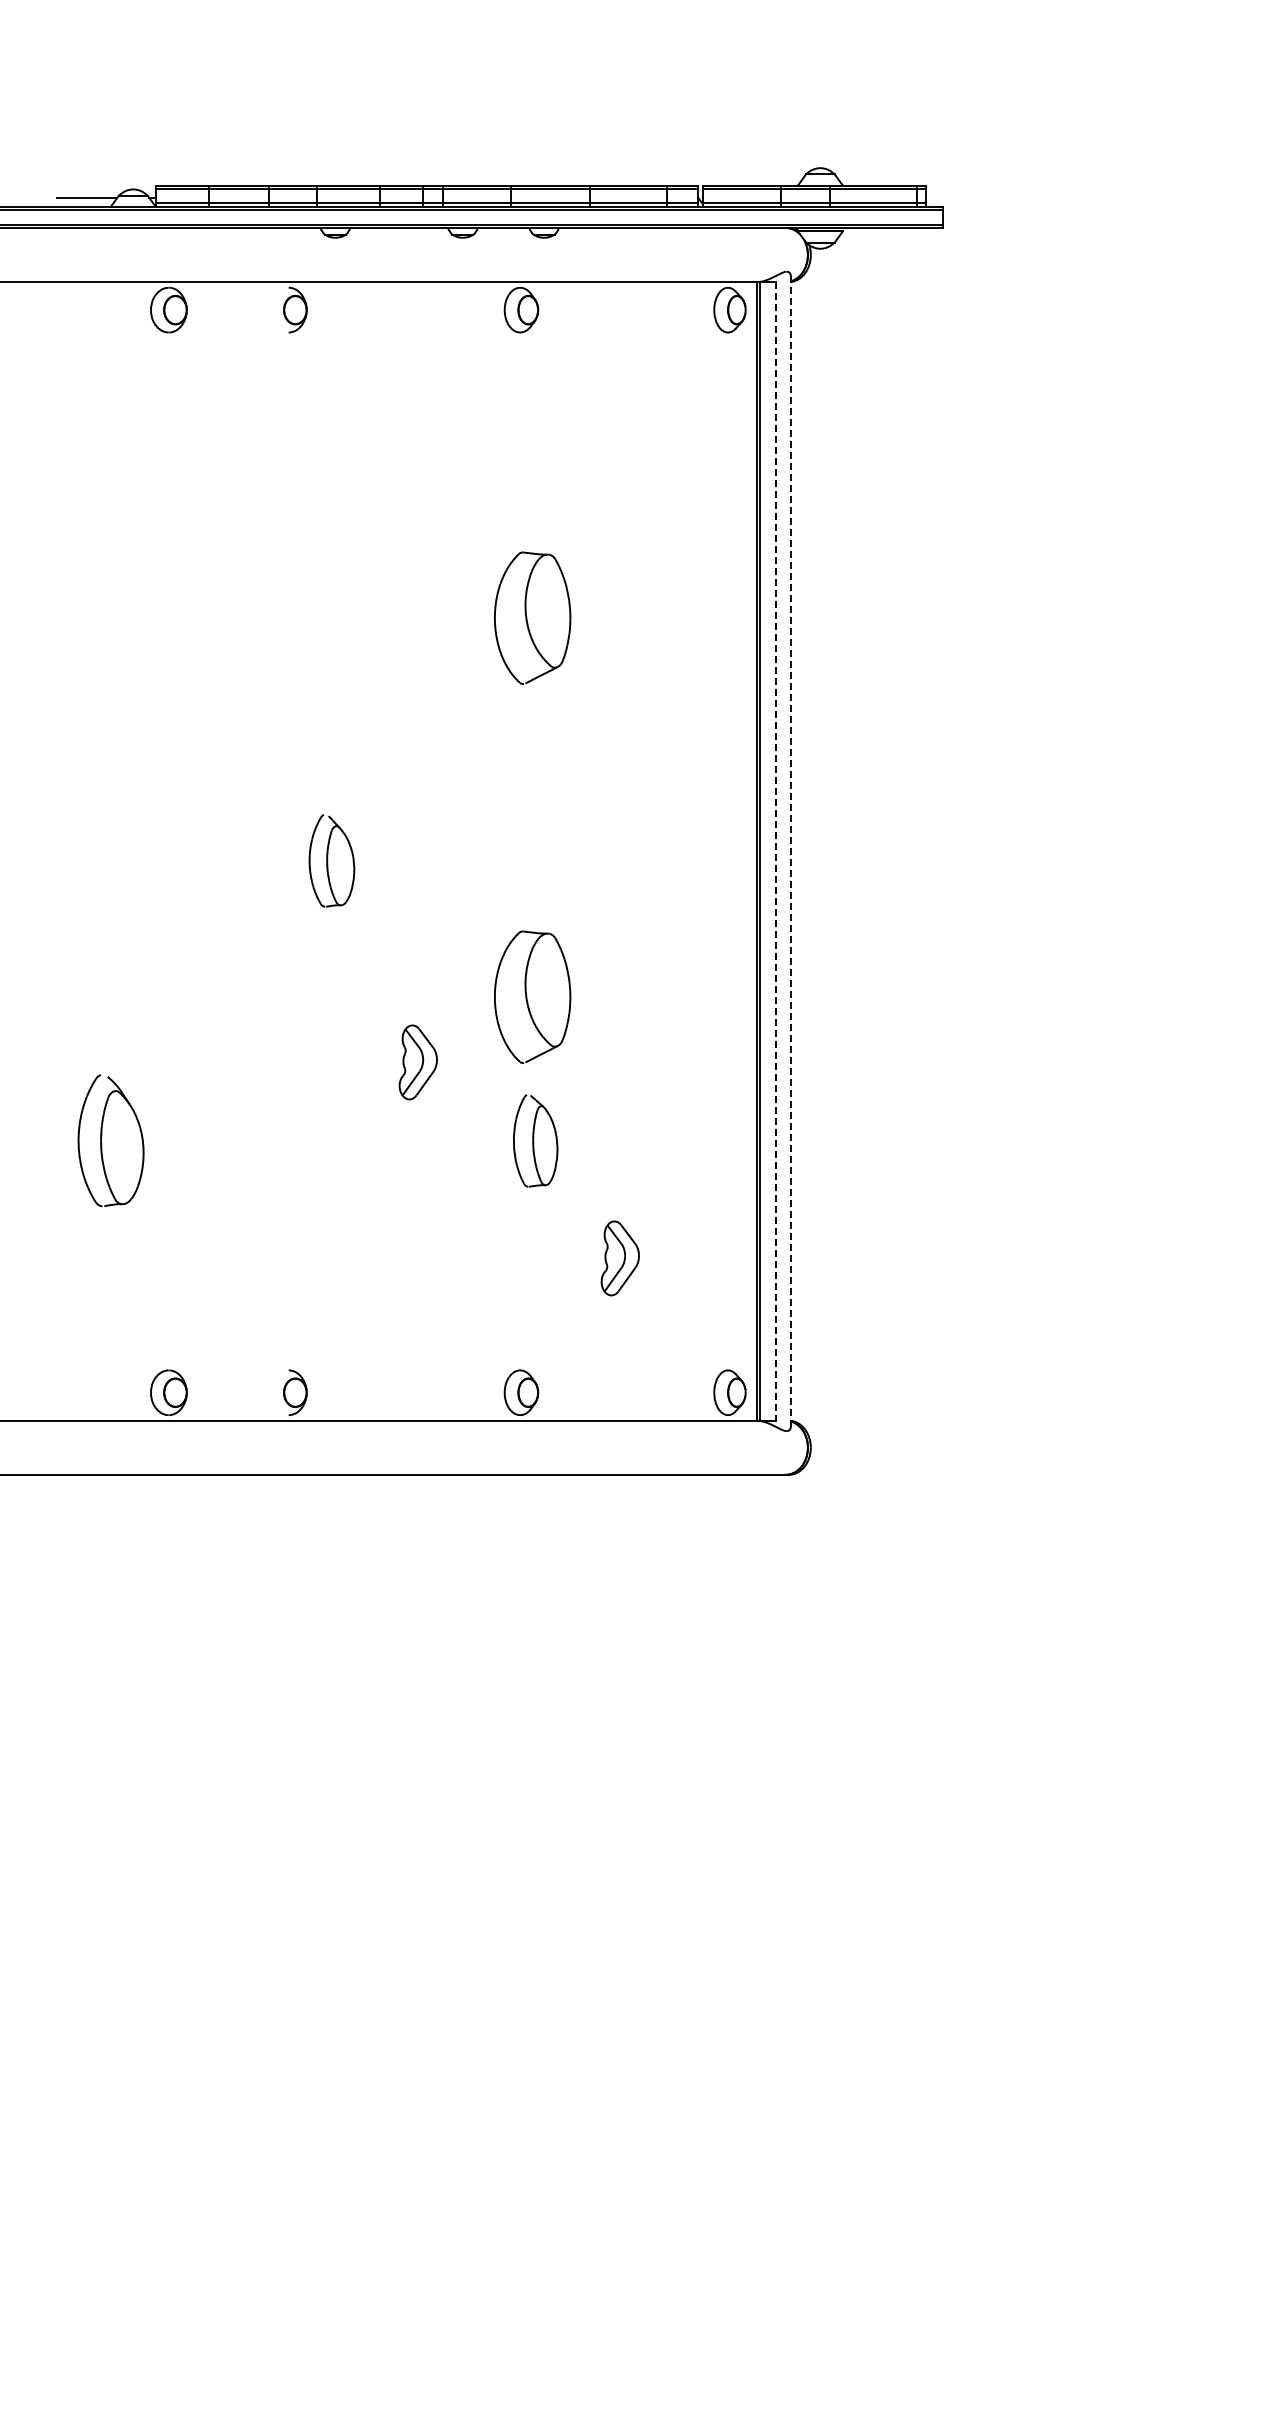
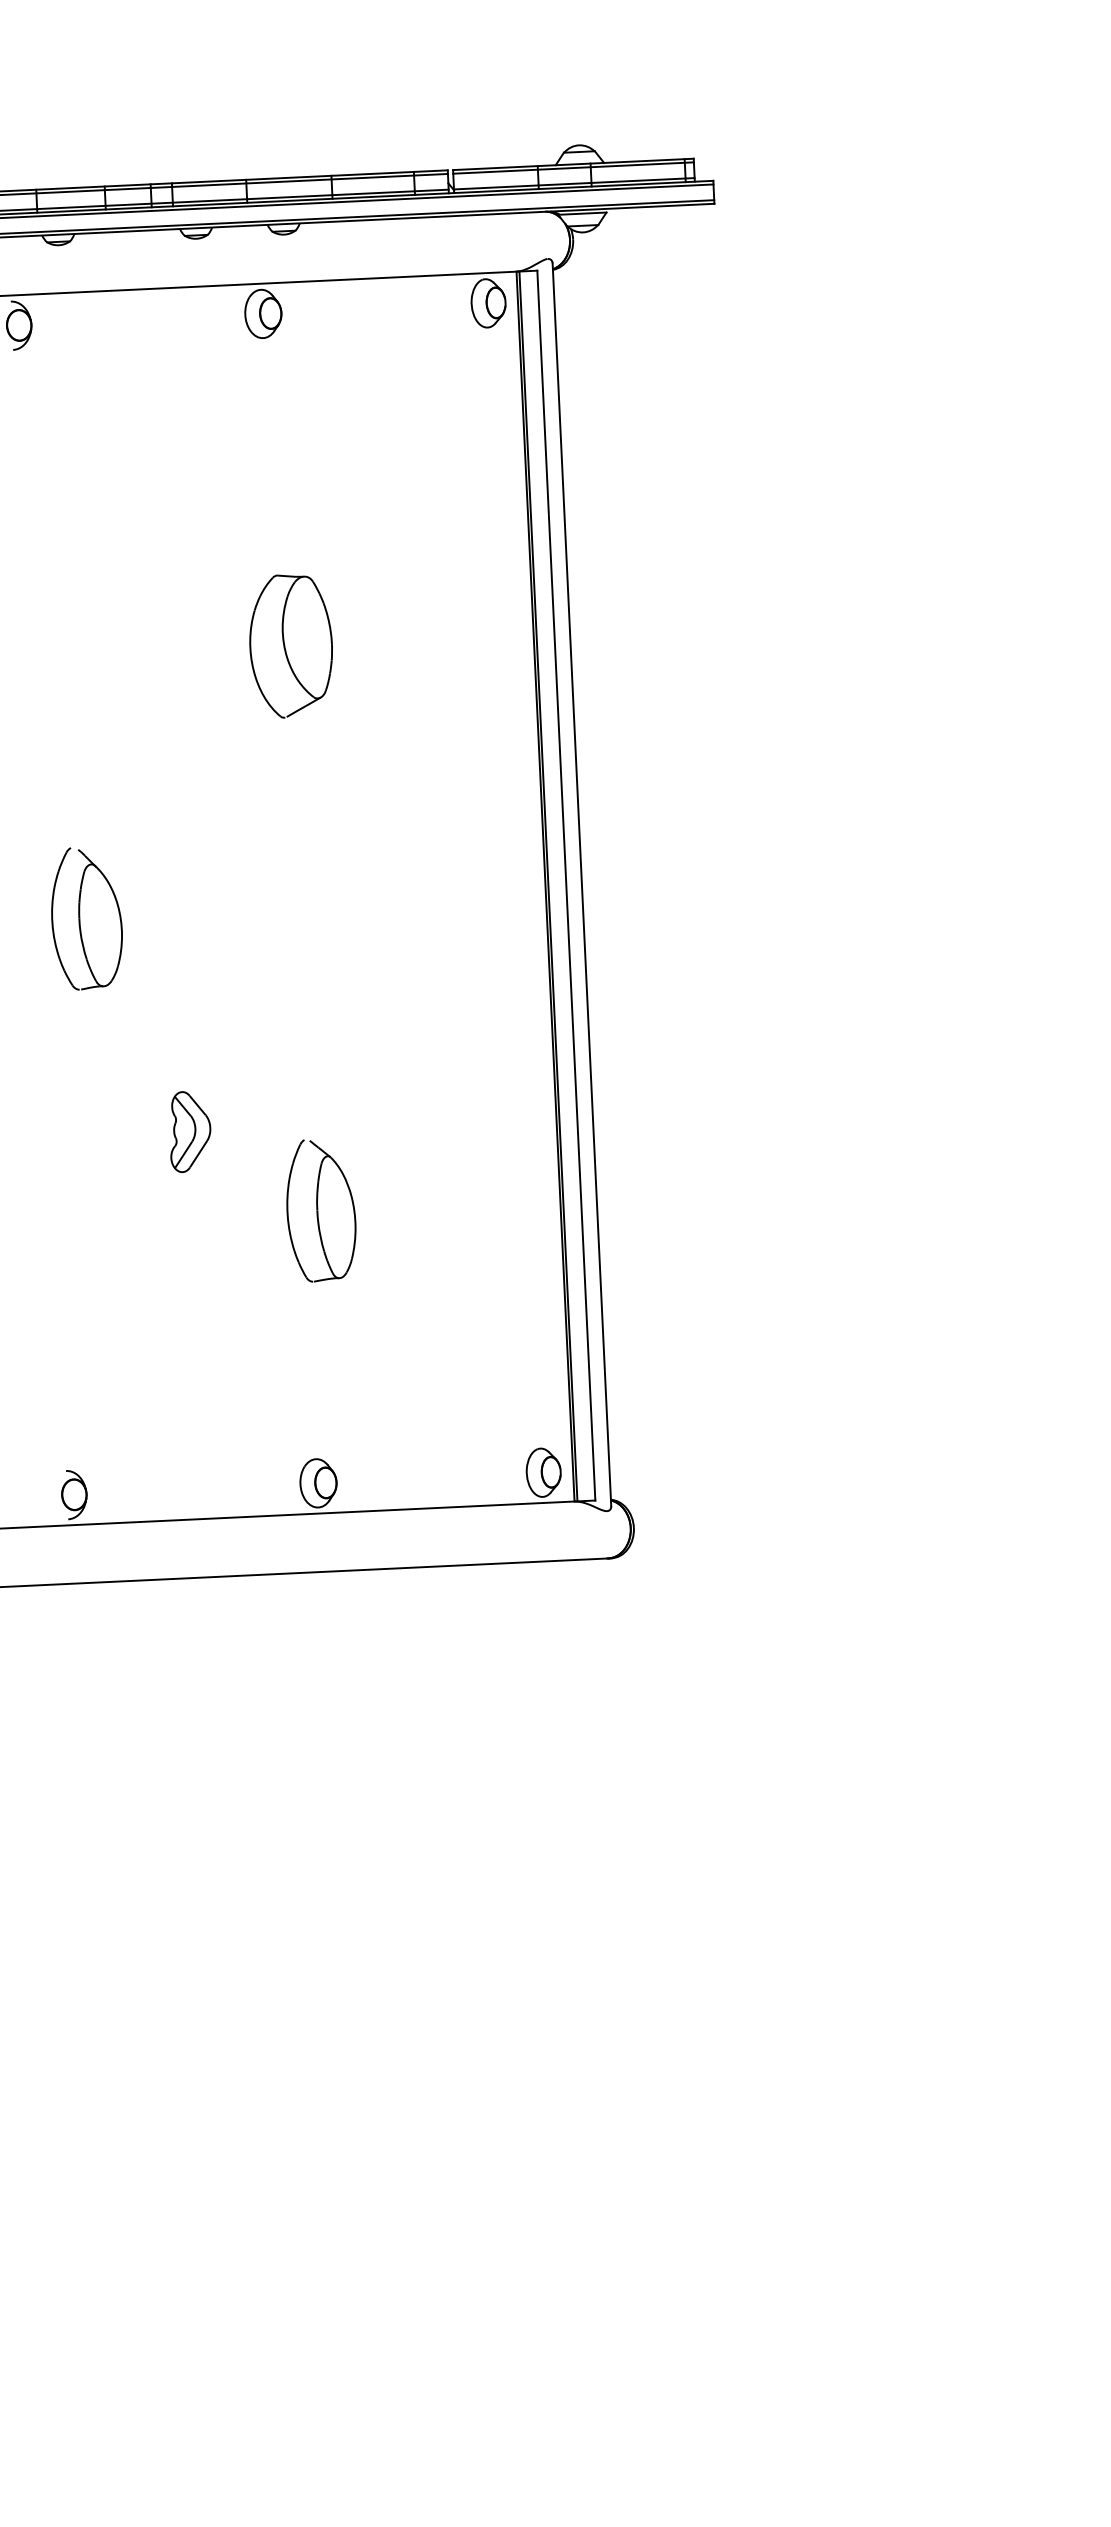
line: (776, 851) -> (566, 885), dashed -> solid
line: (790, 851) -> (581, 884), dashed -> solid
part: (331, 860) -> (86, 918), size x1.43
part: (532, 996) -> (310, 1054), removed
part: (535, 1140) -> (320, 1210), size x1.43
part: (619, 1258) -> (417, 1333), removed

